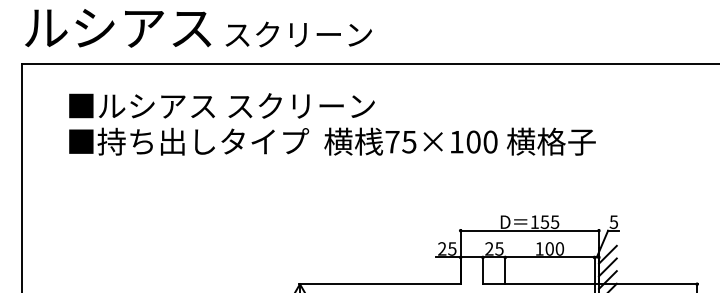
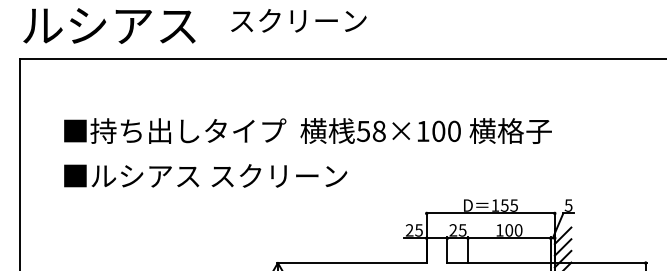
text: (298, 34) -> (298, 20), moved
text: (221, 105) -> (205, 175), moved
text: (399, 142) -> (370, 131), 75×100 -> 58×100

